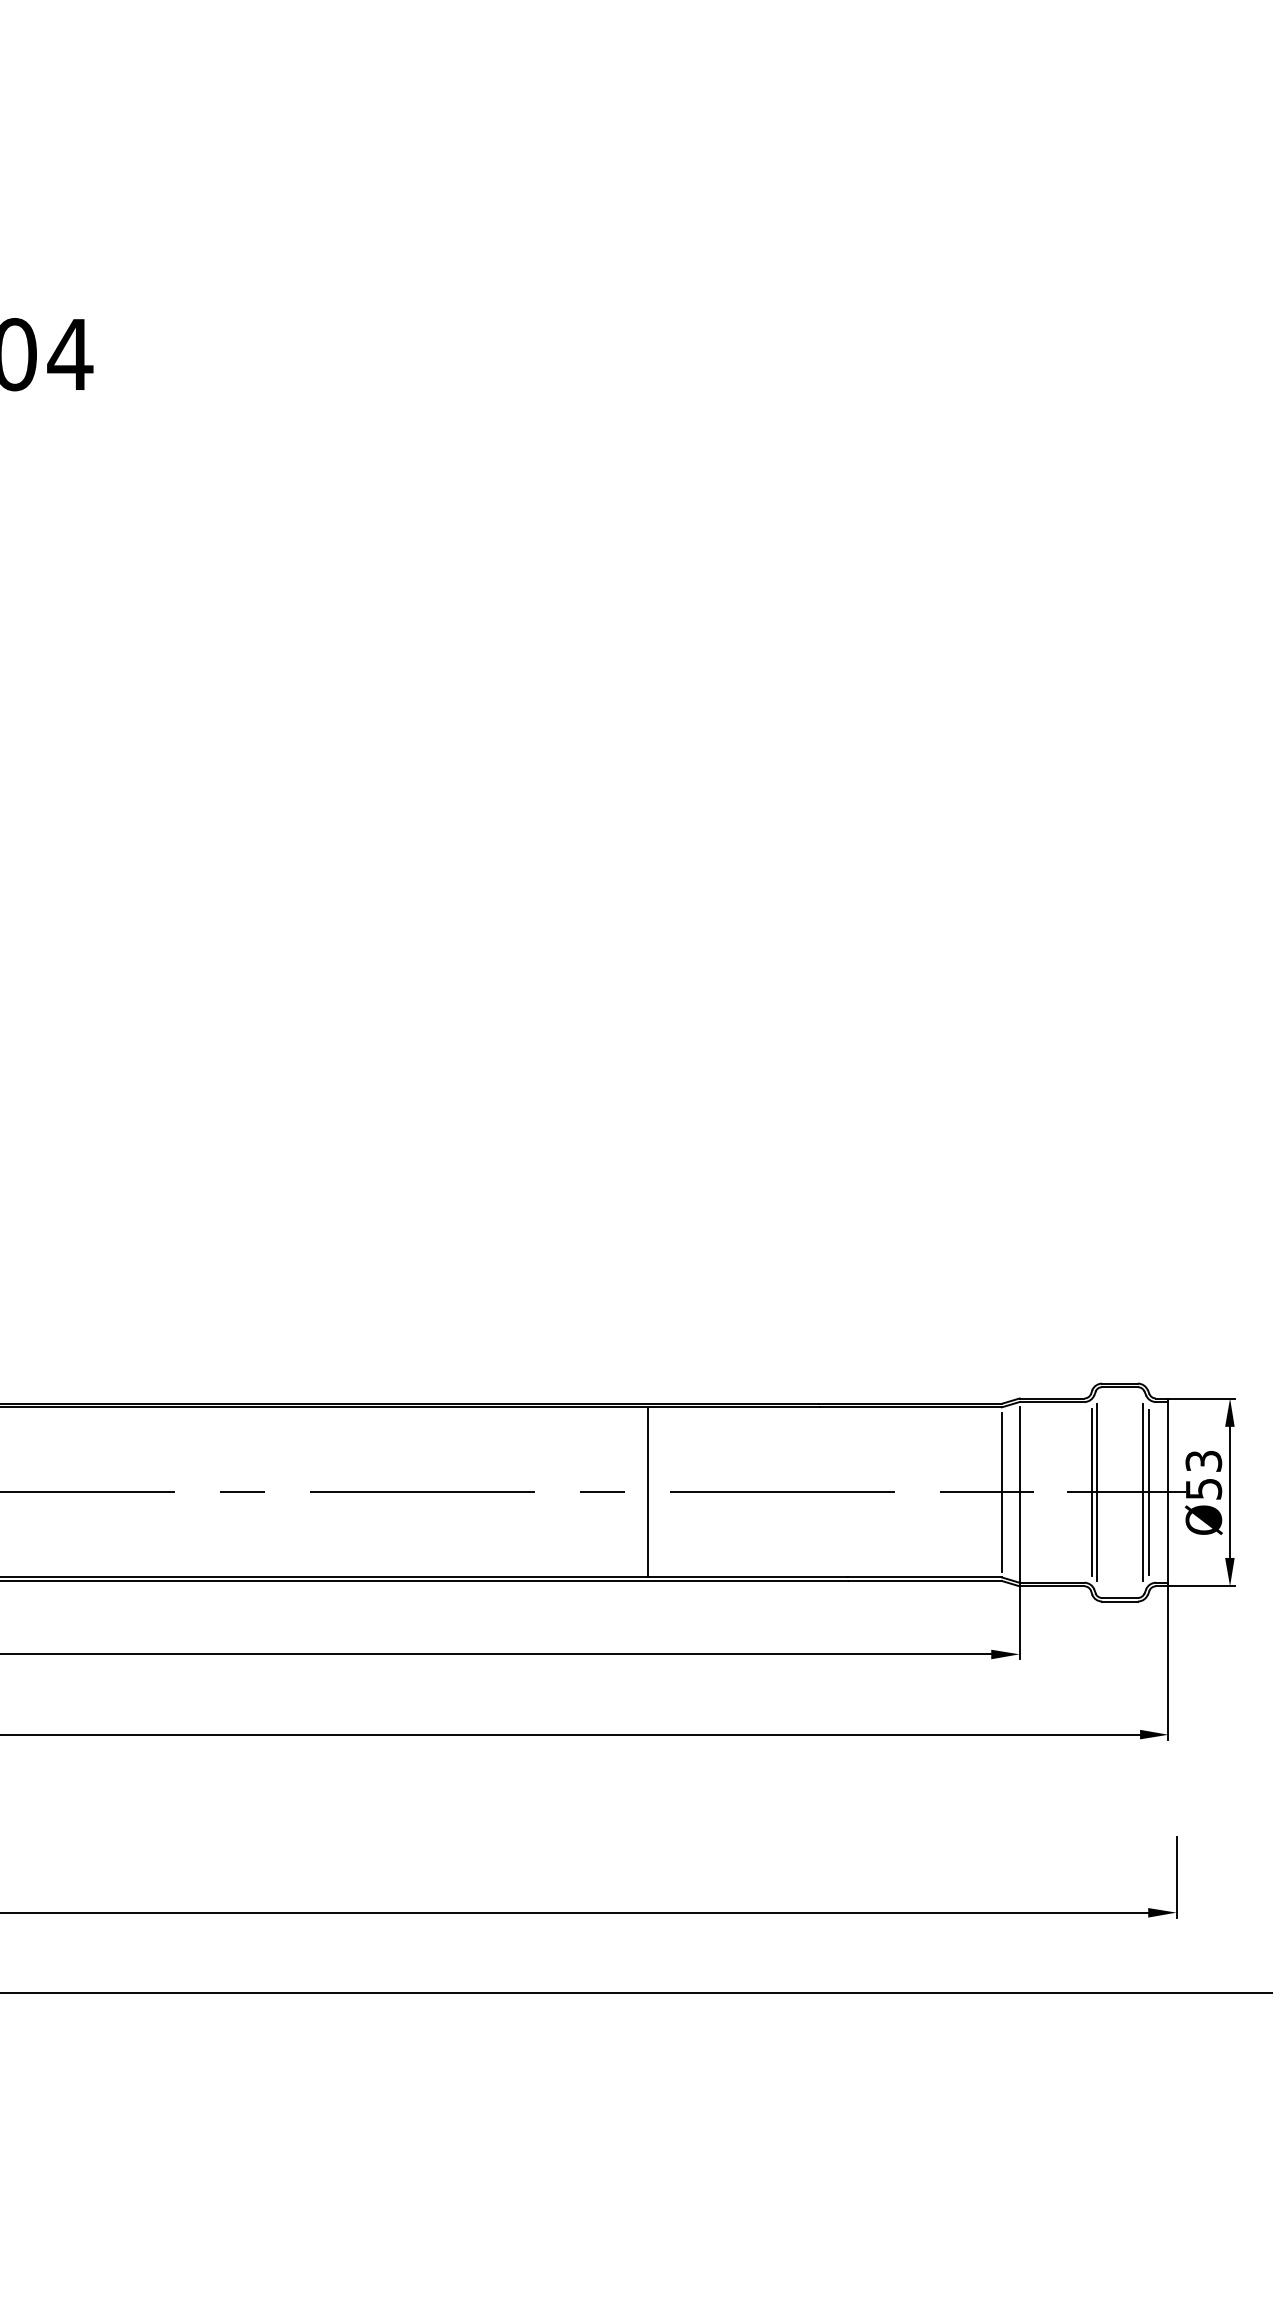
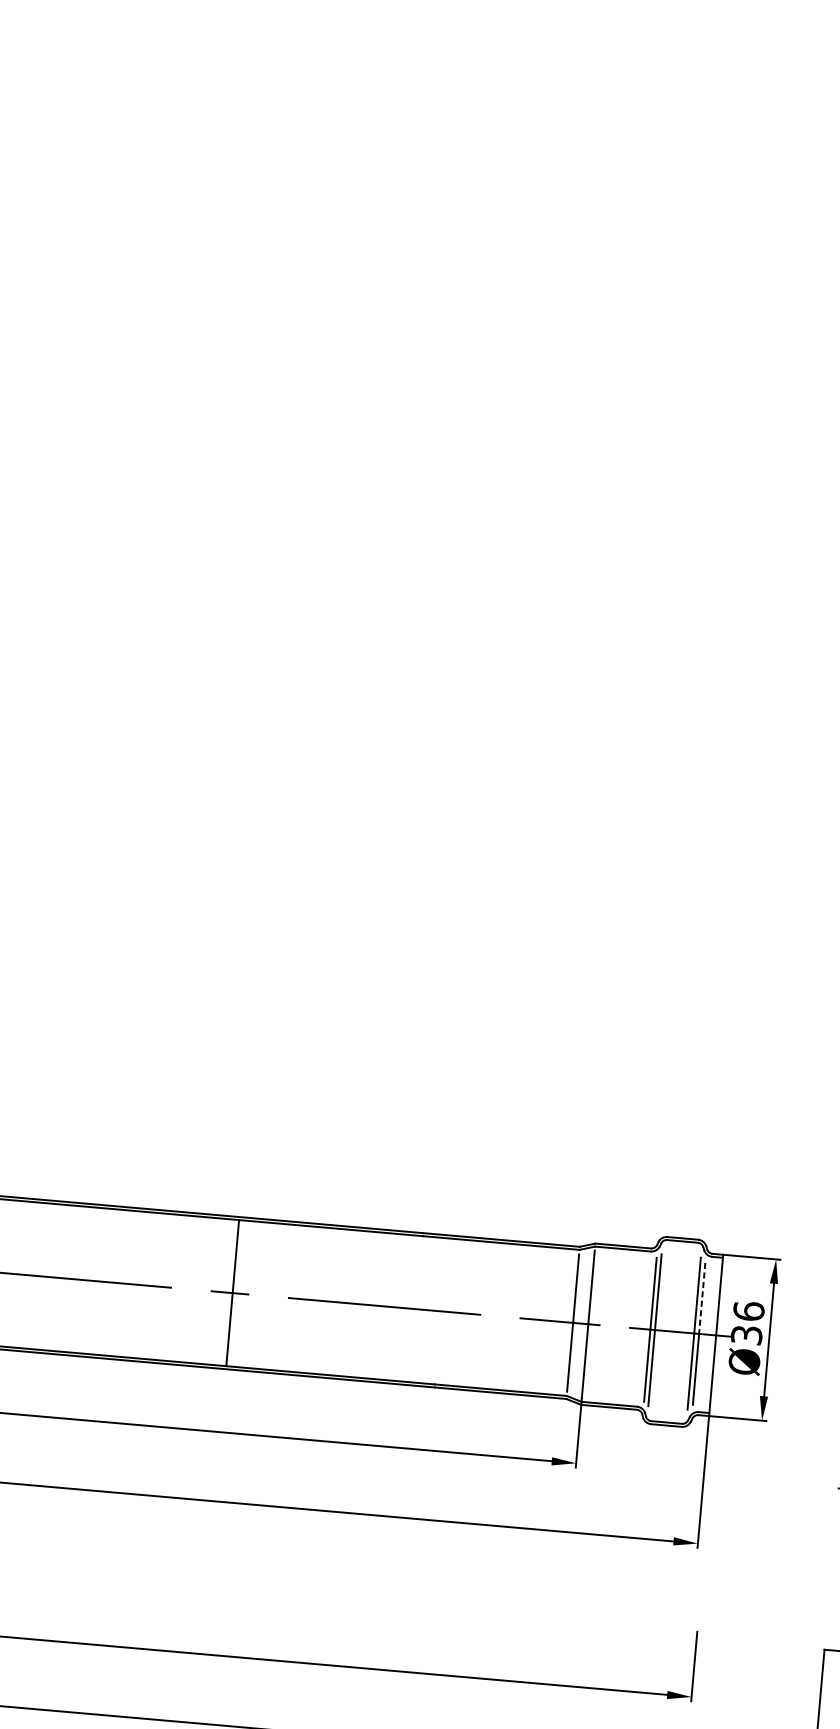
line: (1148, 1451) -> (702, 1298), solid -> dashed
text: (1203, 1474) -> (747, 1322), Ø53 -> Ø36
line: (647, 1492) -> (232, 1293), moved

